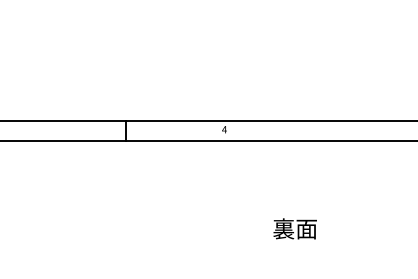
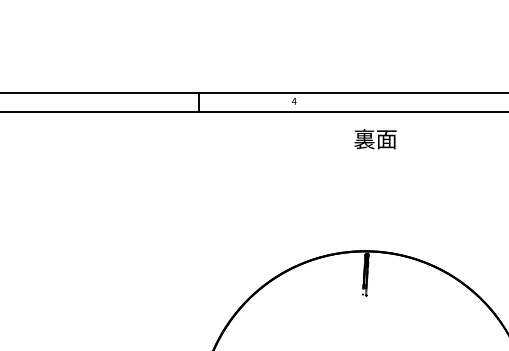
text: (295, 228) -> (375, 138), moved

